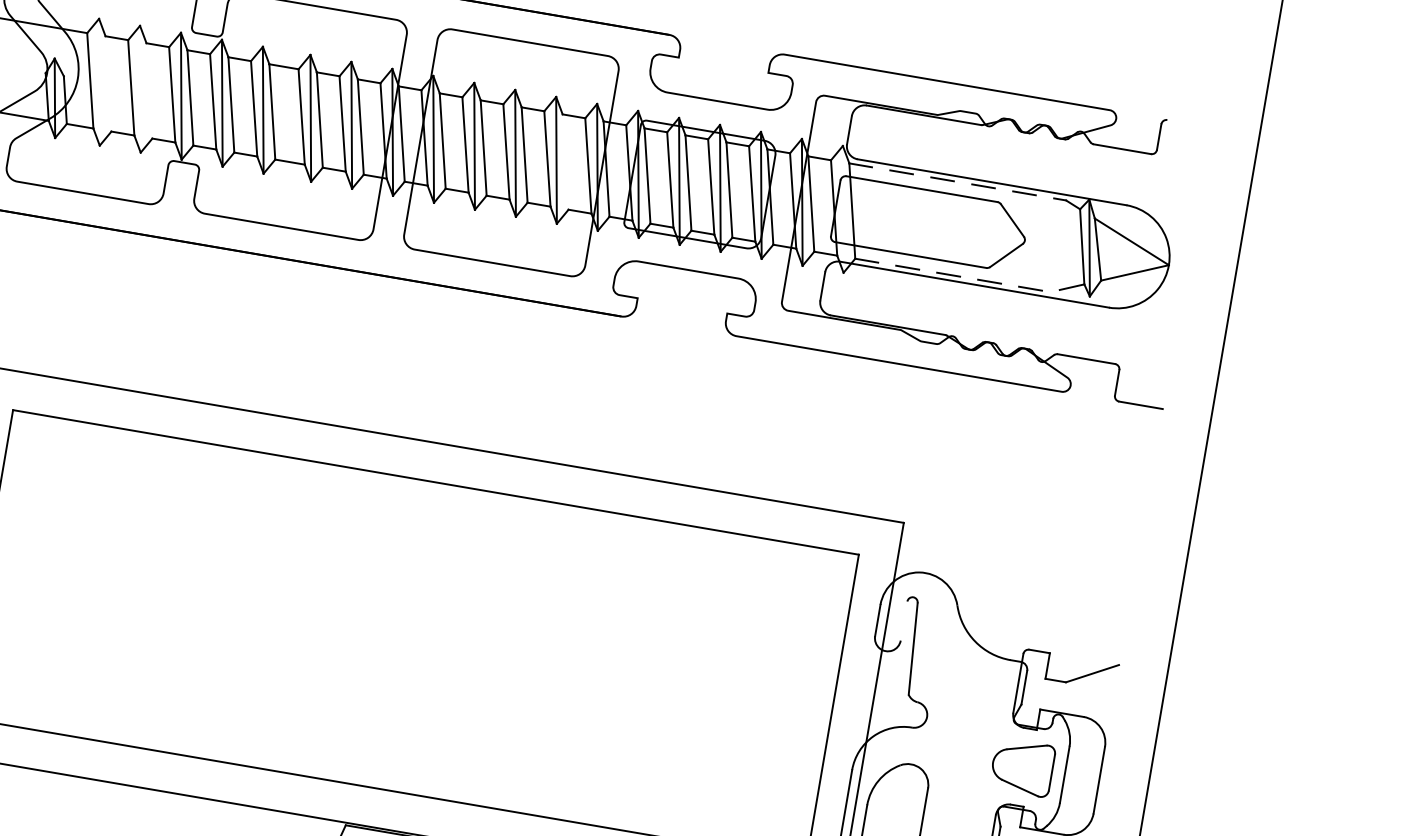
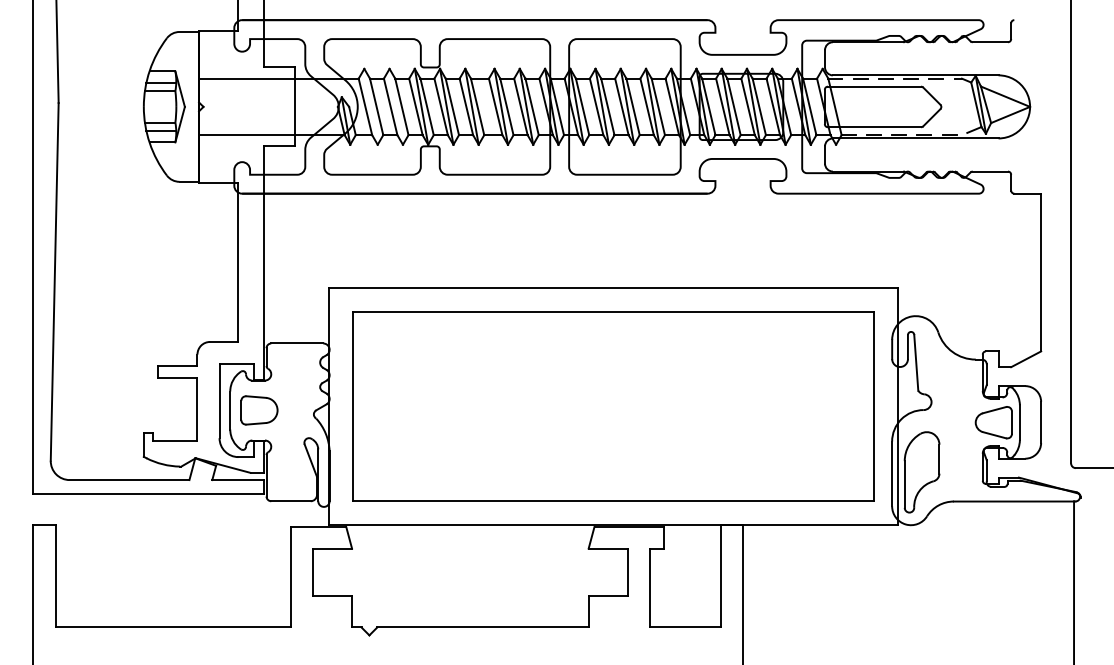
line: (108, 83) -> (376, 106), added
line: (148, 90) -> (401, 106), added
line: (564, 161) -> (657, 106), added
line: (1141, 537) -> (1041, 272), added
line: (903, 621) -> (907, 347), added

